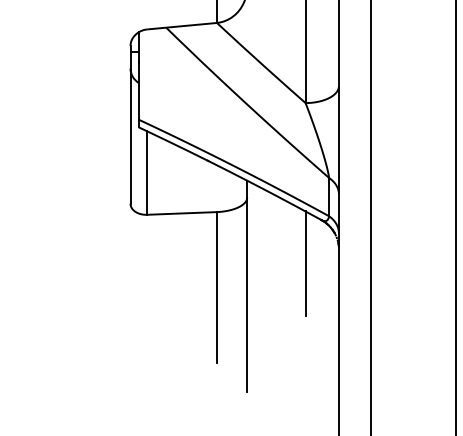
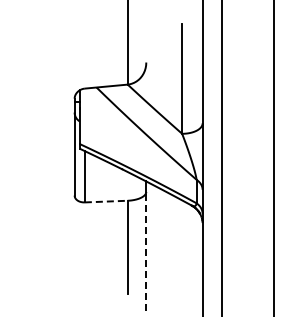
line: (182, 213) -> (106, 201), solid -> dashed
line: (306, 263) -> (182, 232), removed
line: (247, 294) -> (146, 251), solid -> dashed

